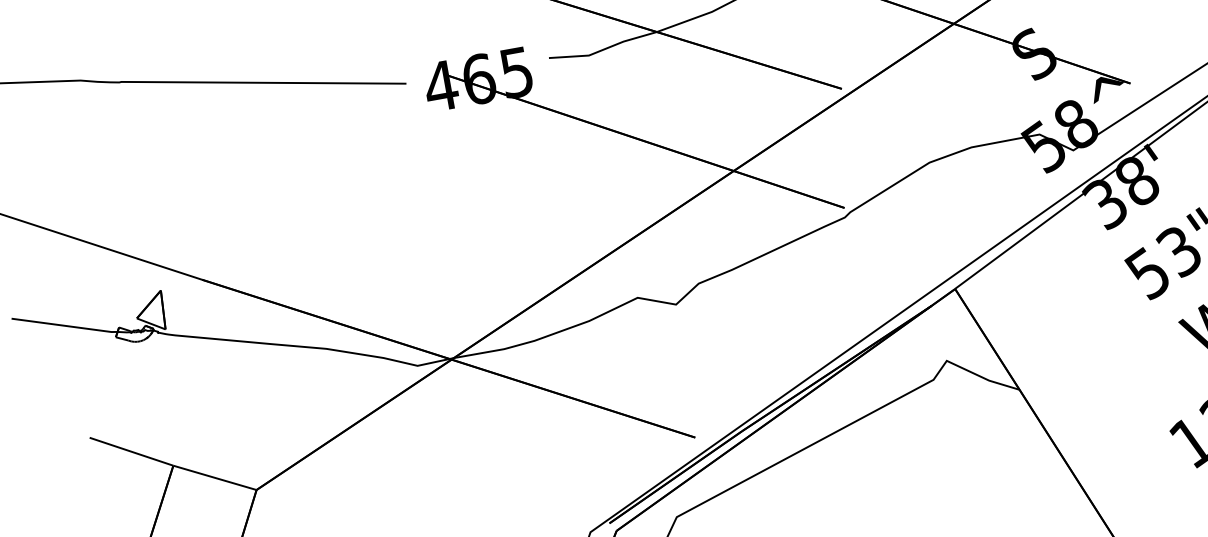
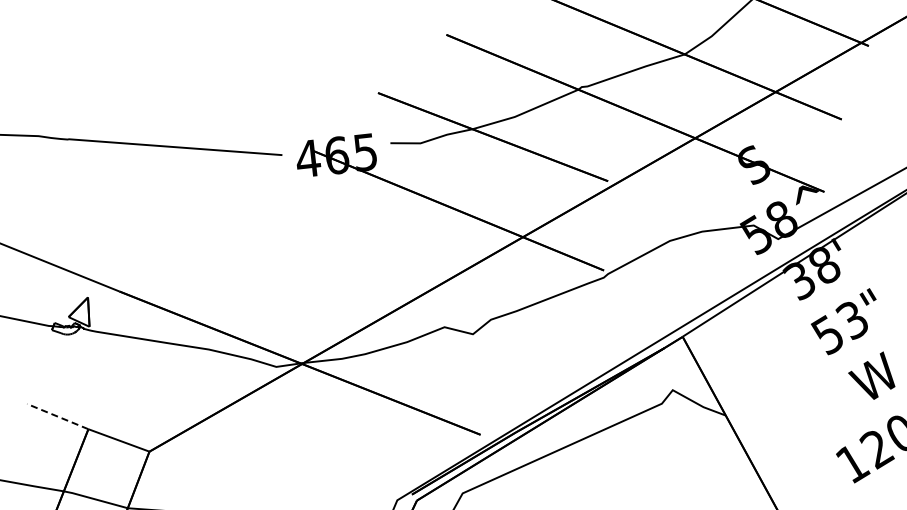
line: (131, 451) -> (57, 416), solid -> dashed

